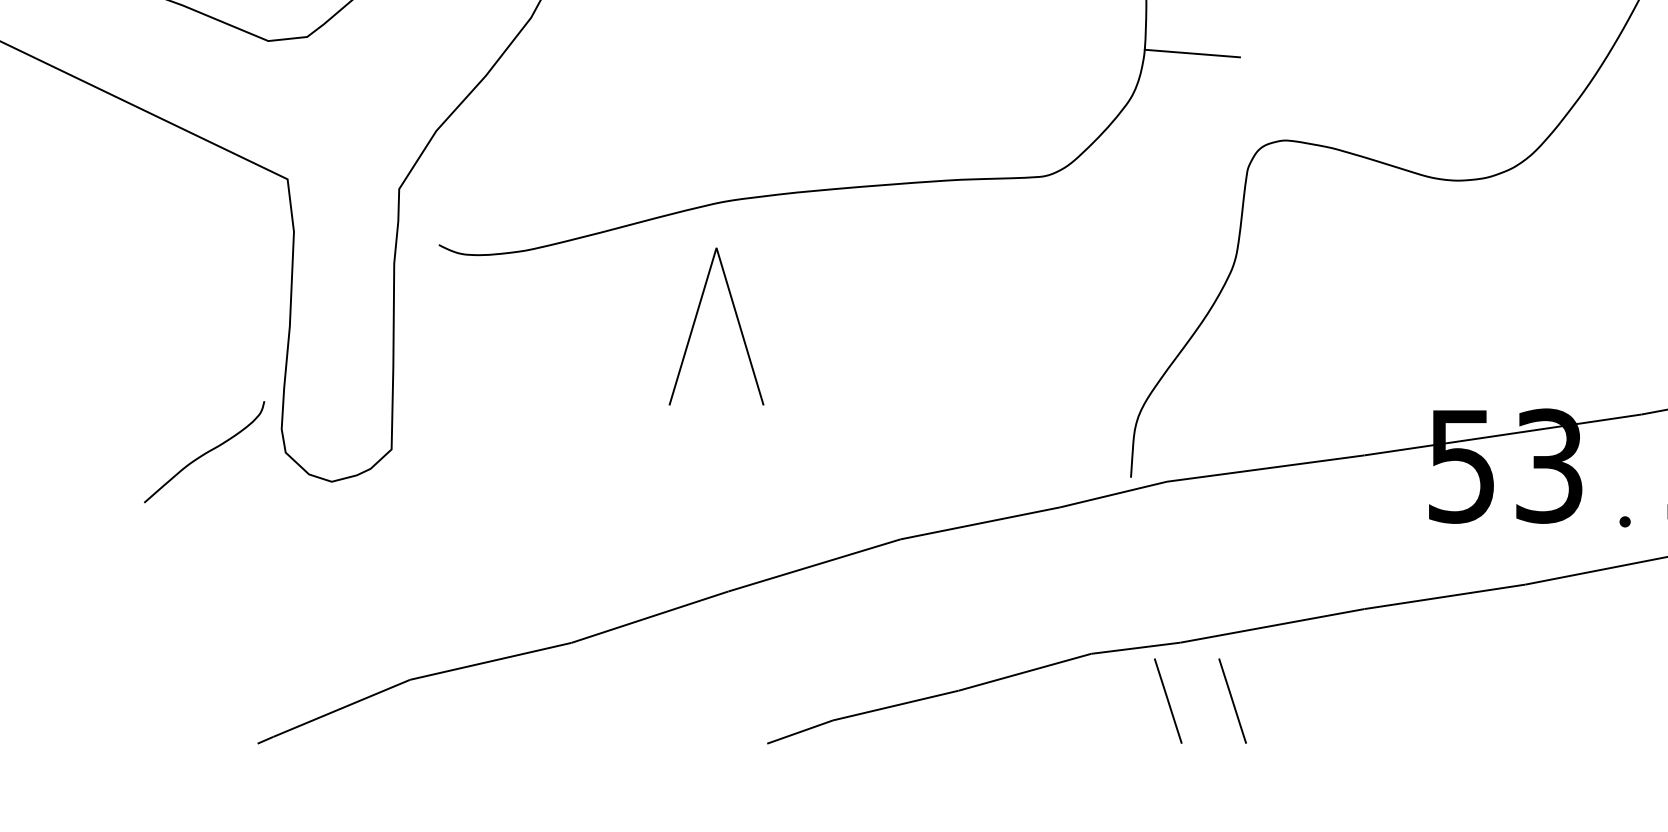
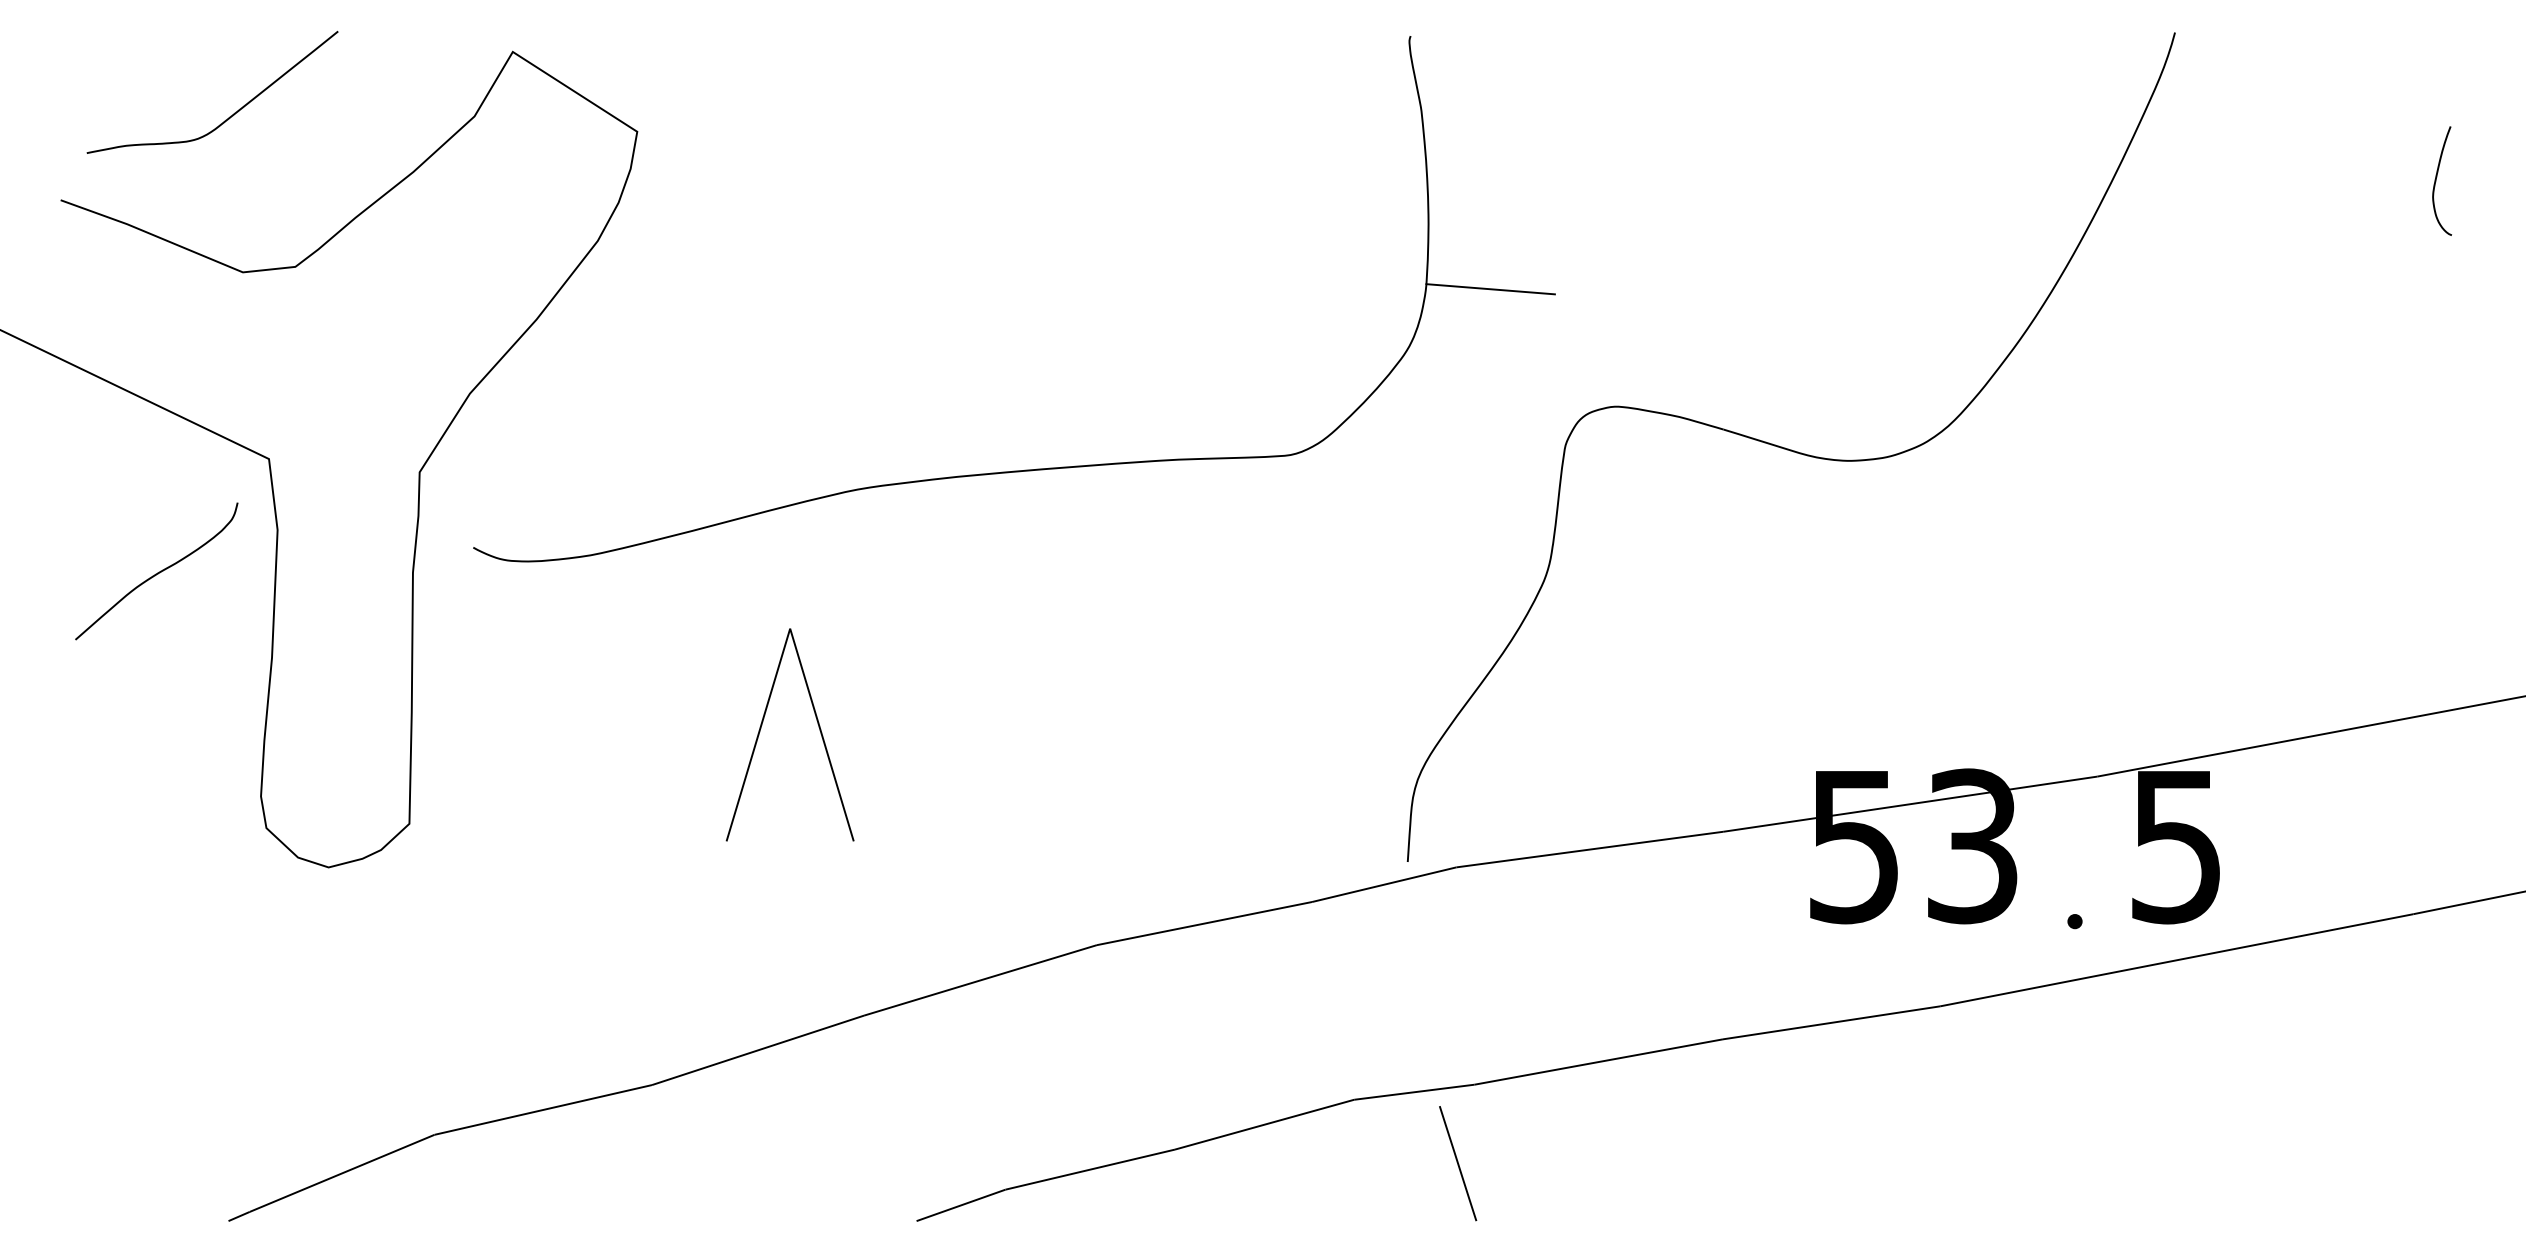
part: (696, 319) -> (762, 725), moved
curve: (205, 452) -> (157, 572), moved
line: (1232, 701) -> (1545, 1163), removed

